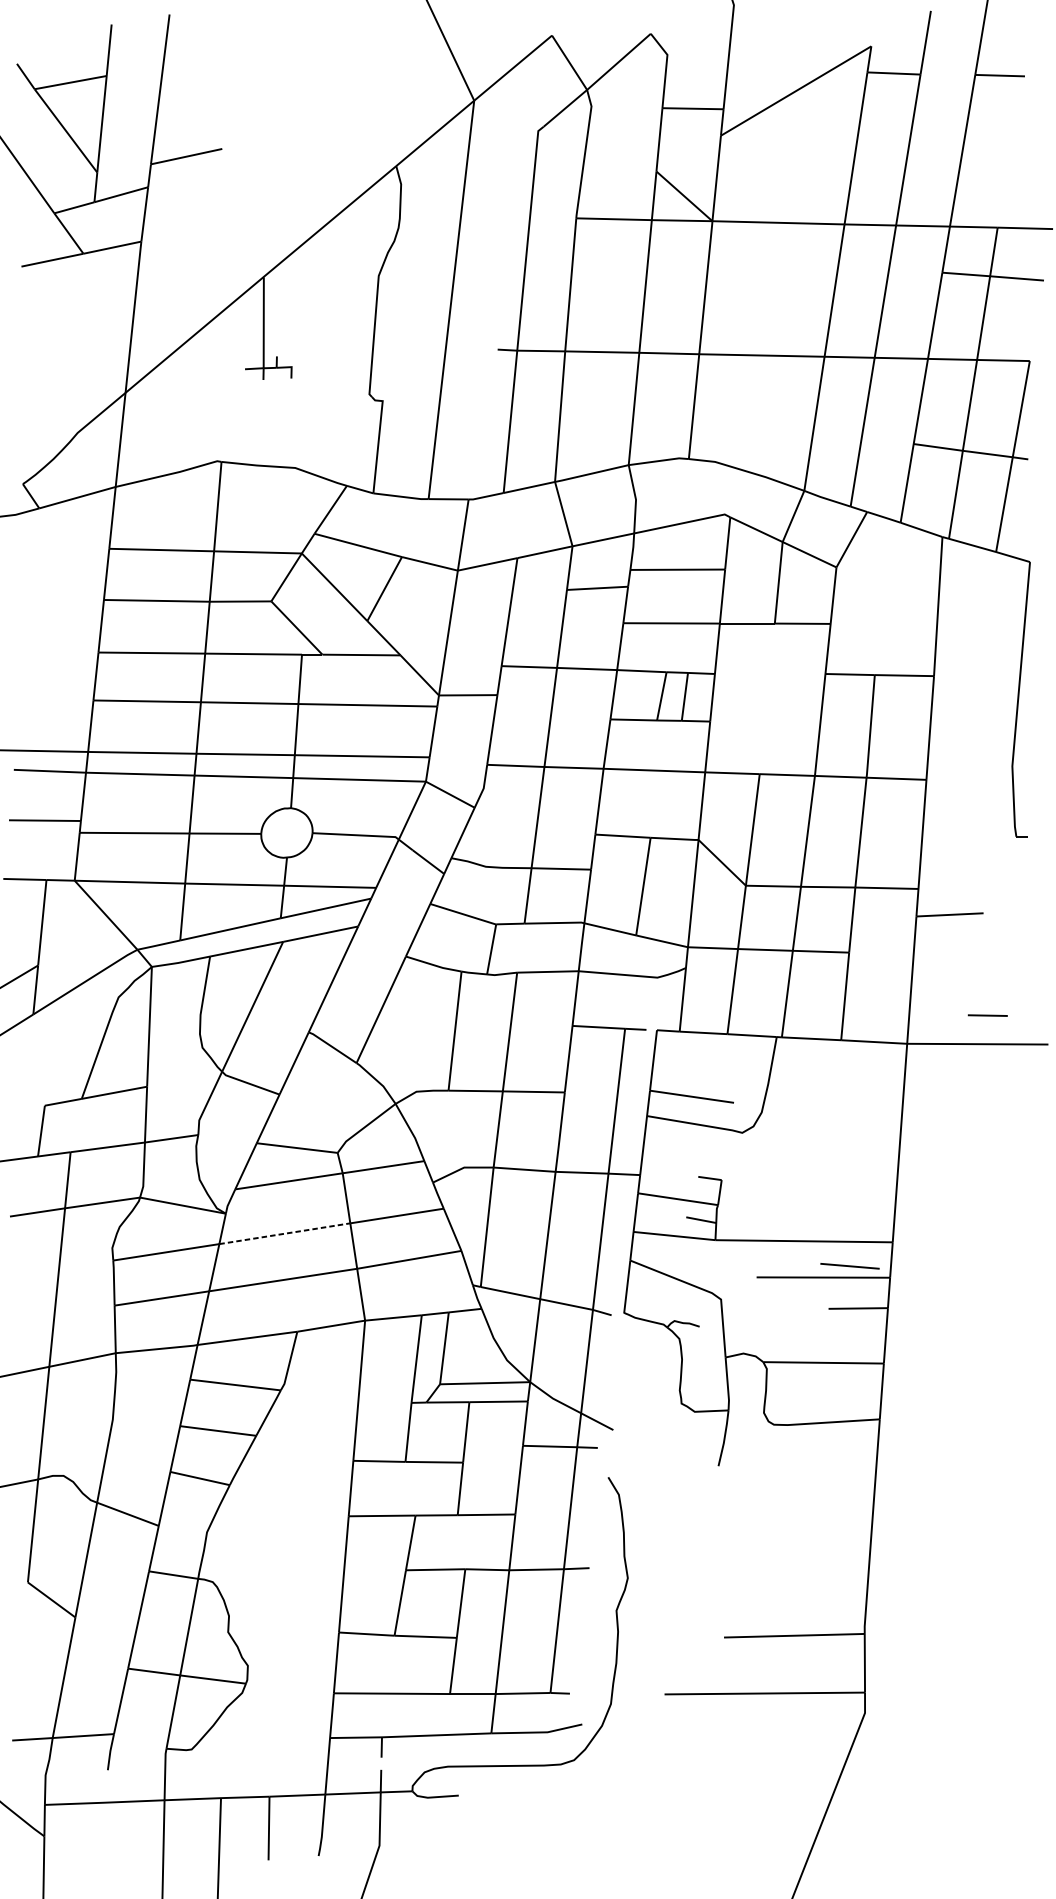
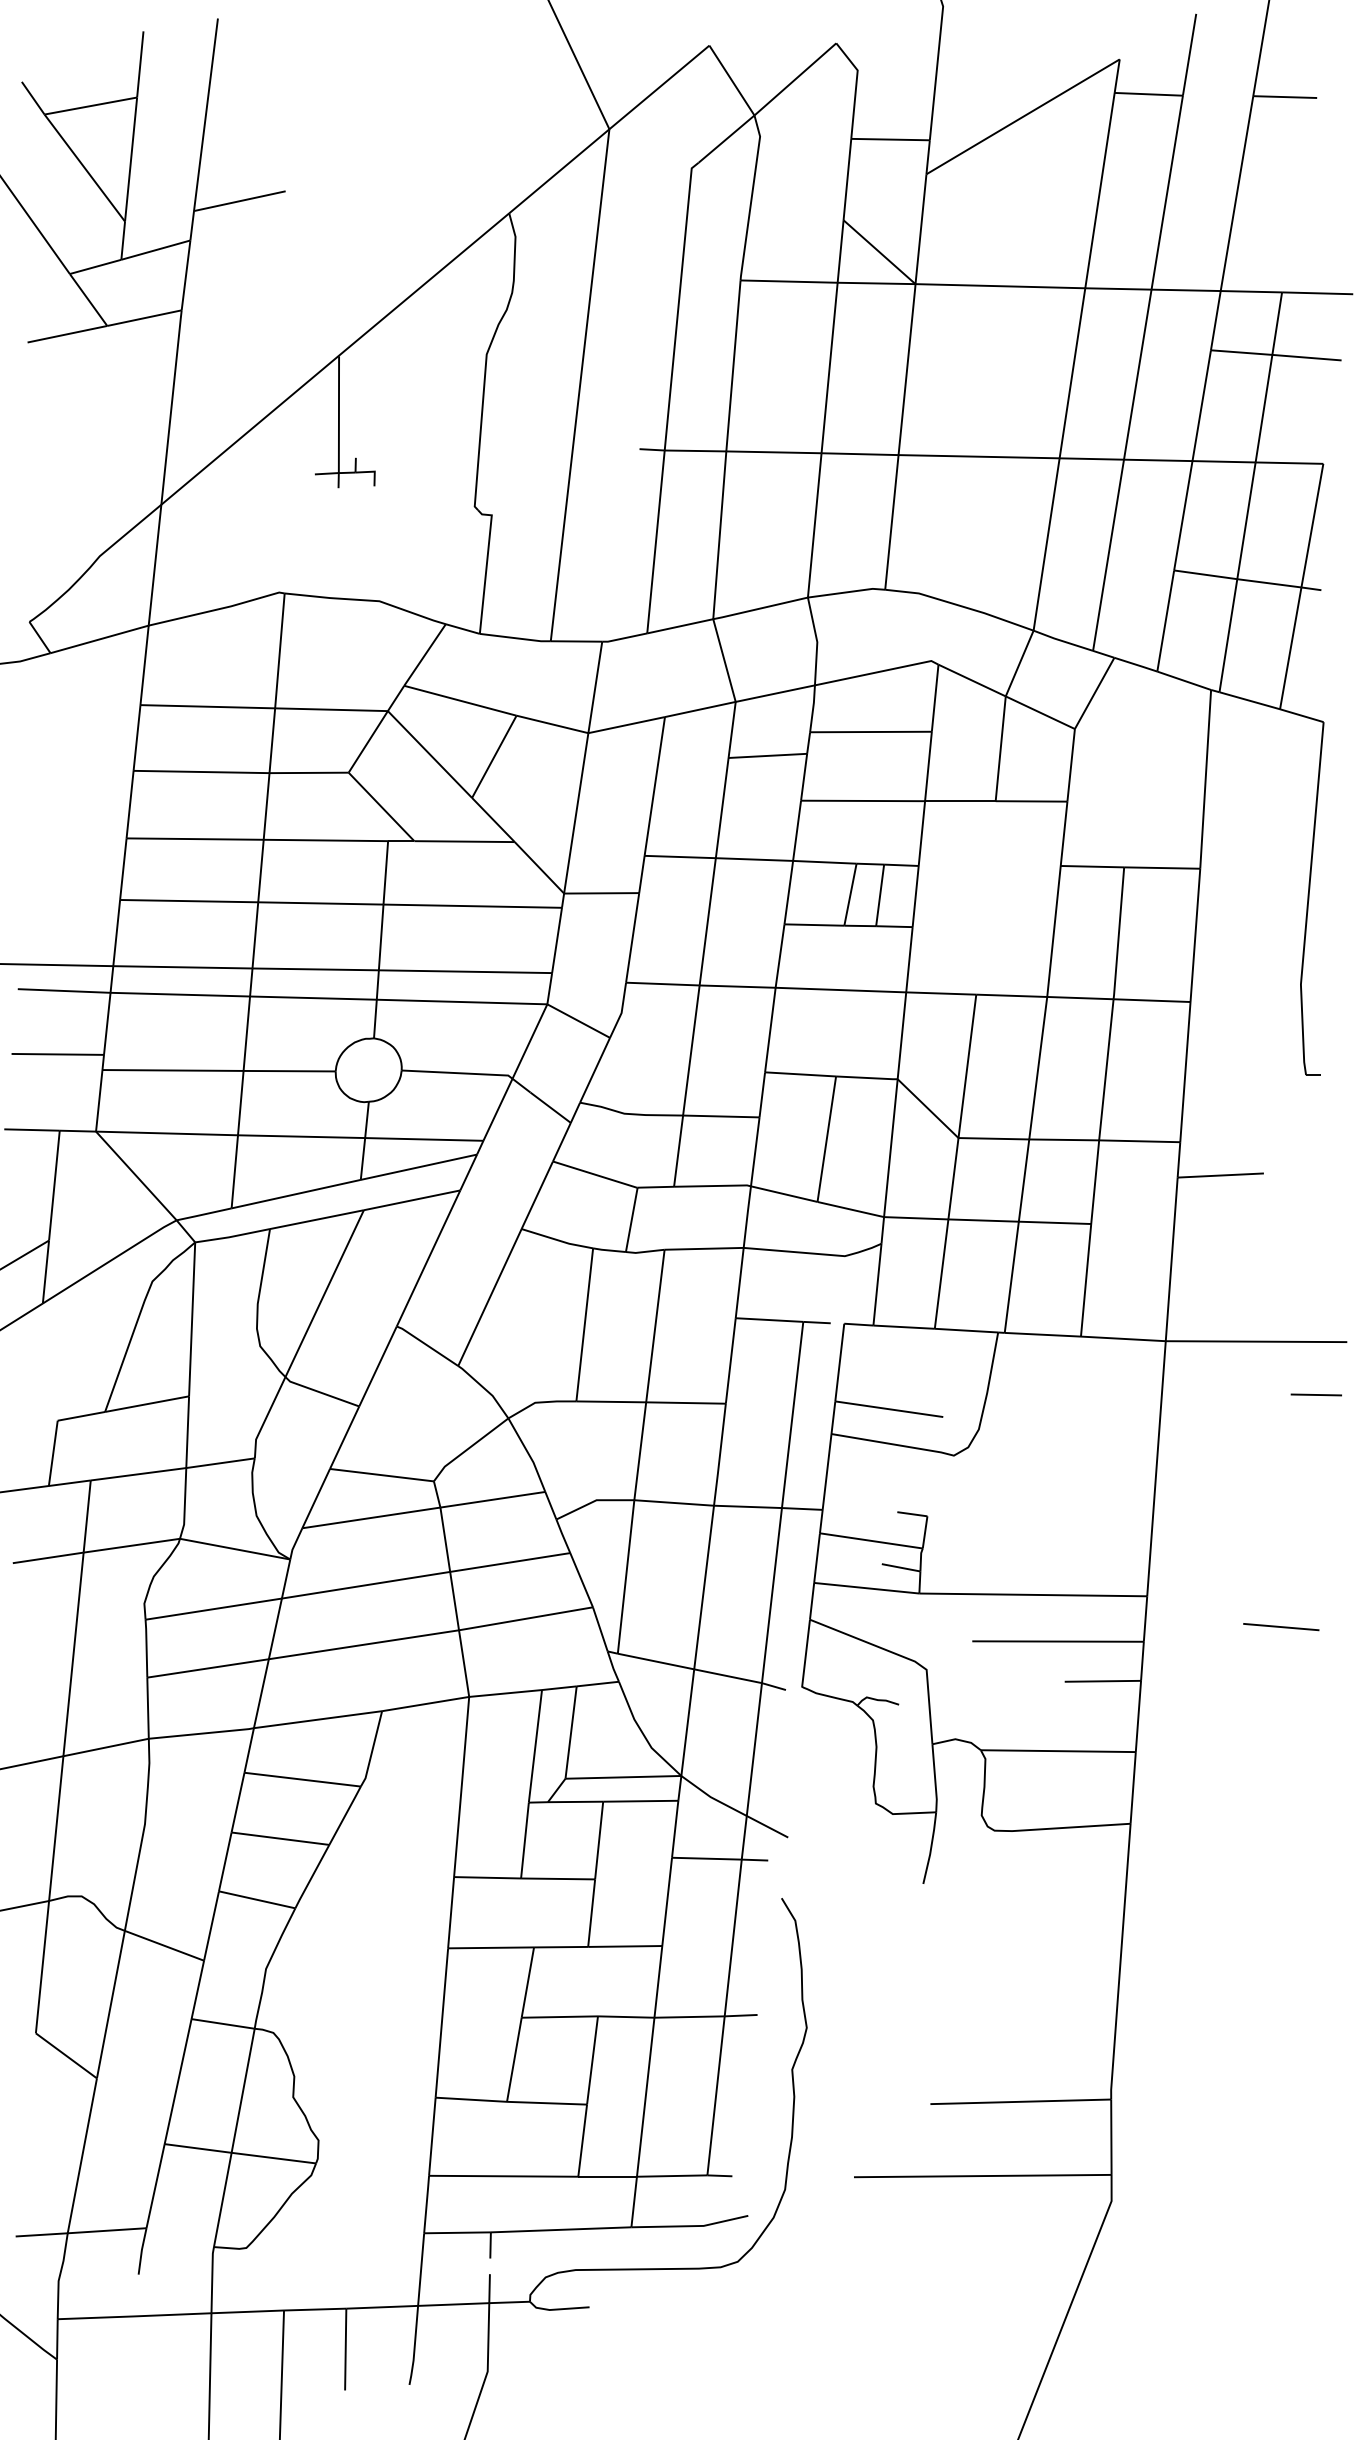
line: (987, 1015) -> (1315, 1394), moved
line: (285, 1233) -> (366, 1585), dashed -> solid
line: (850, 1266) -> (1281, 1627), moved

